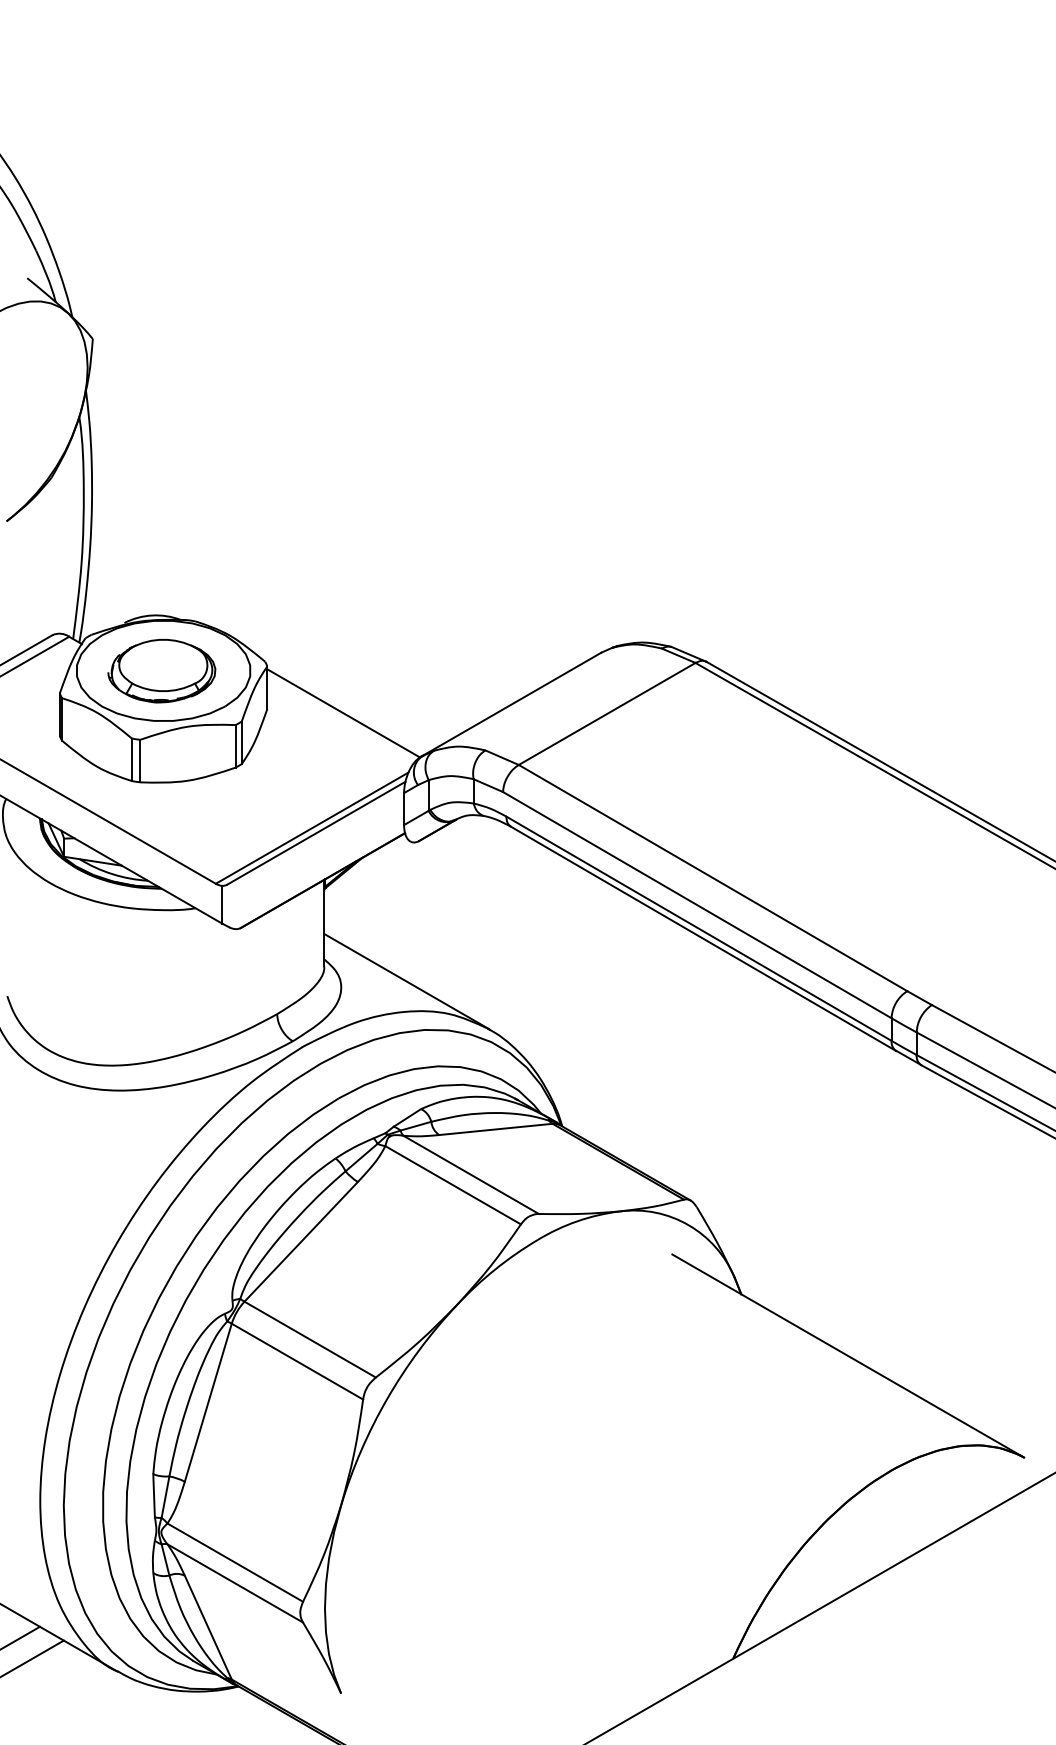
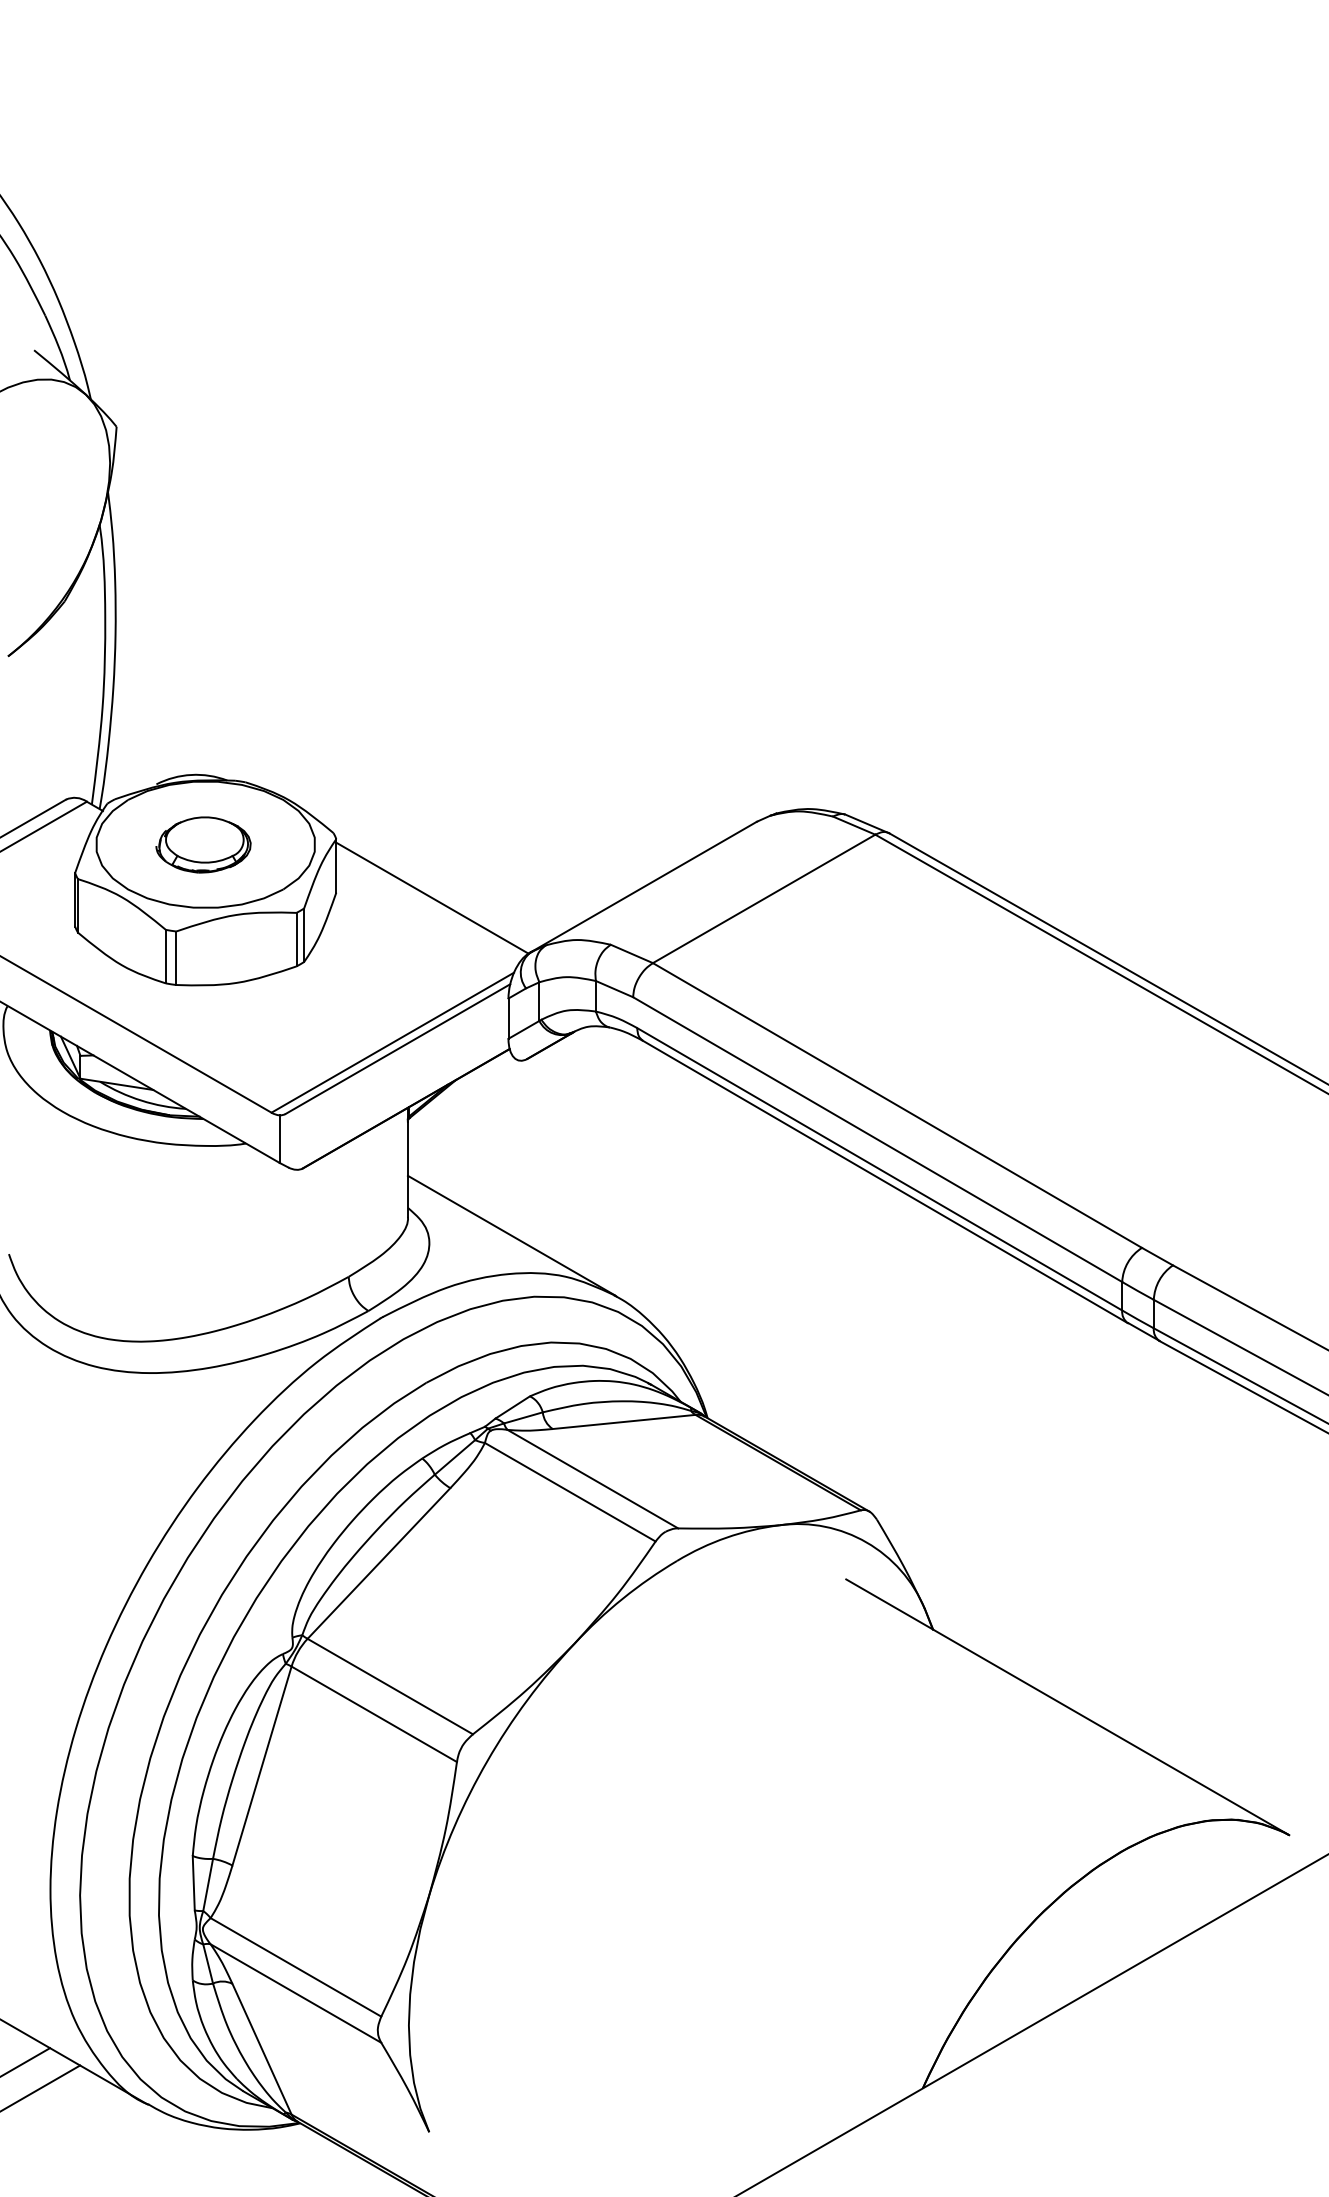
part: (161, 670) -> (203, 844), size x0.7

